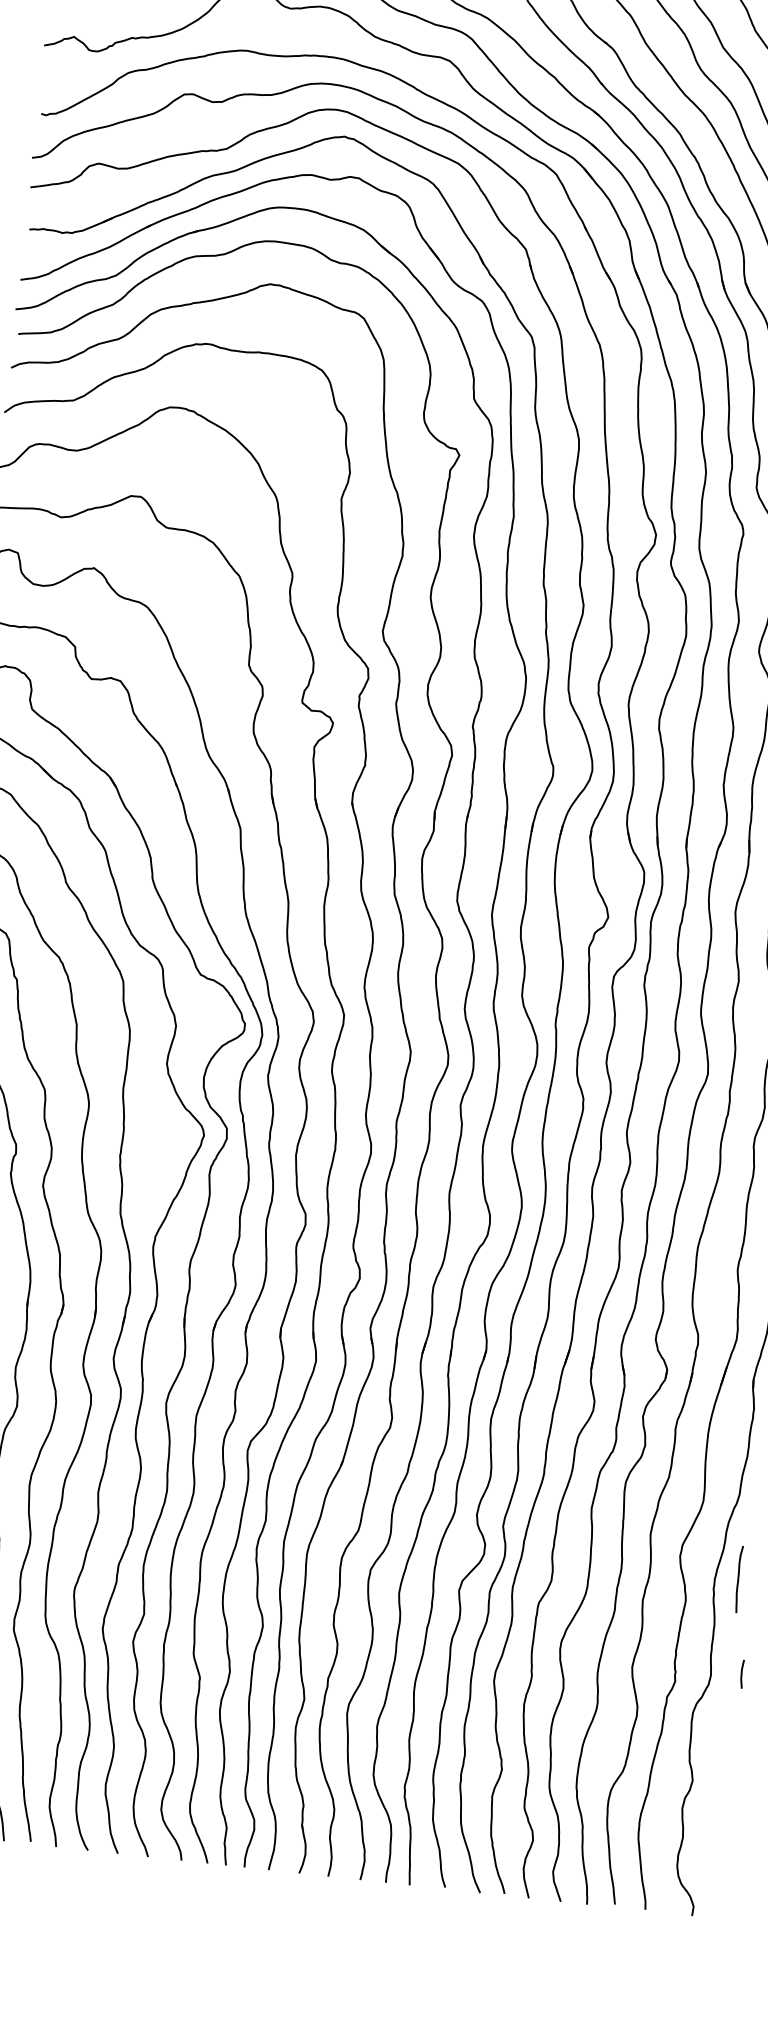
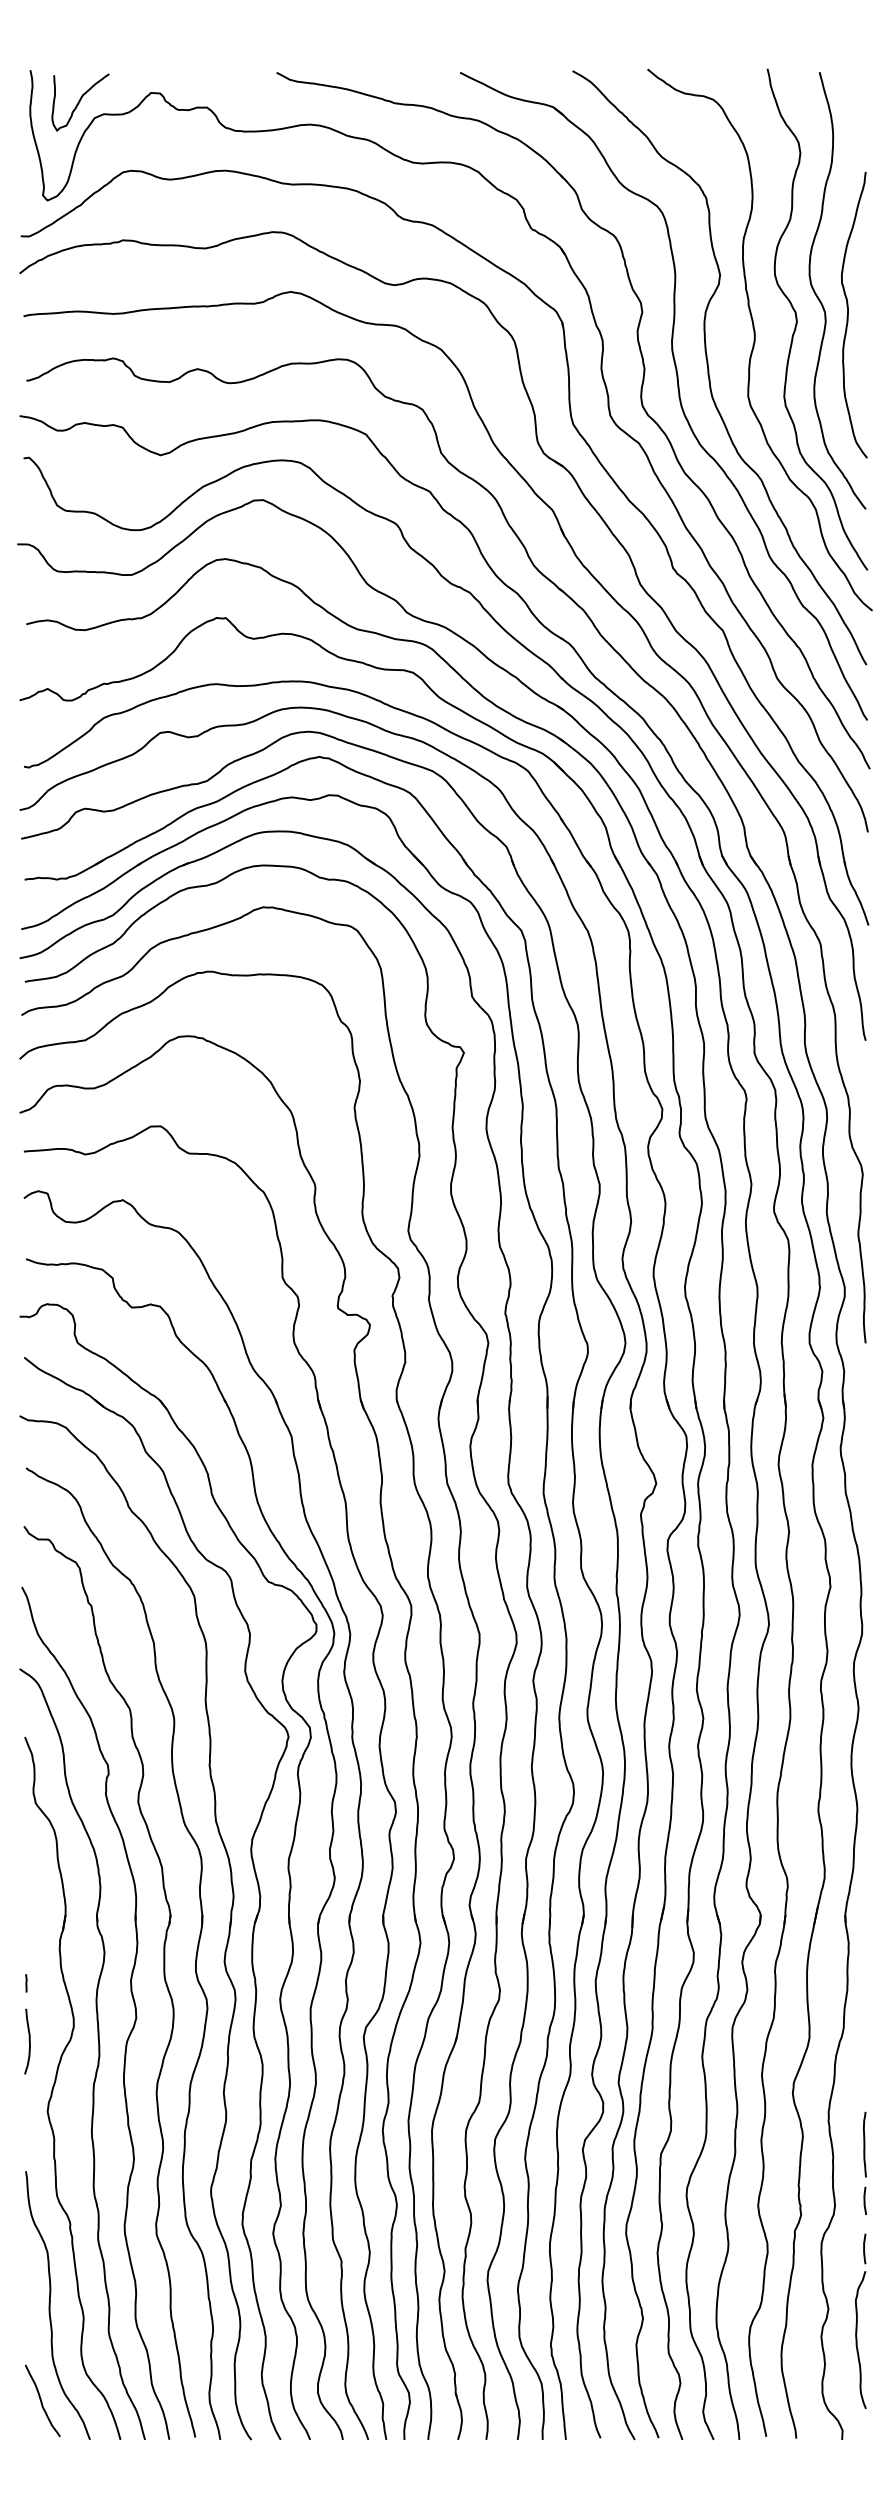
curve: (738, 1579) -> (864, 2144), moved
part: (724, 1796) -> (860, 2320), added

